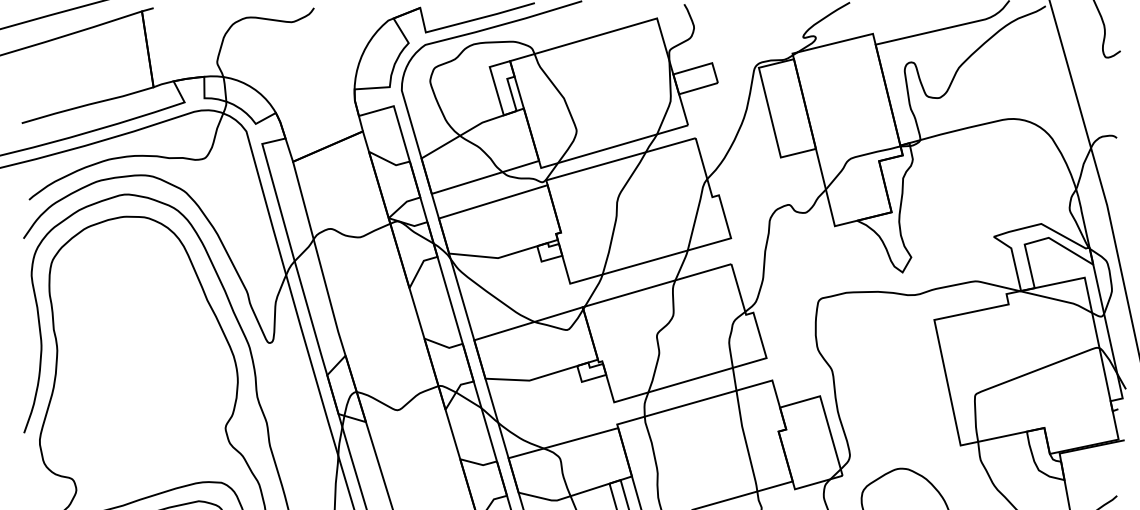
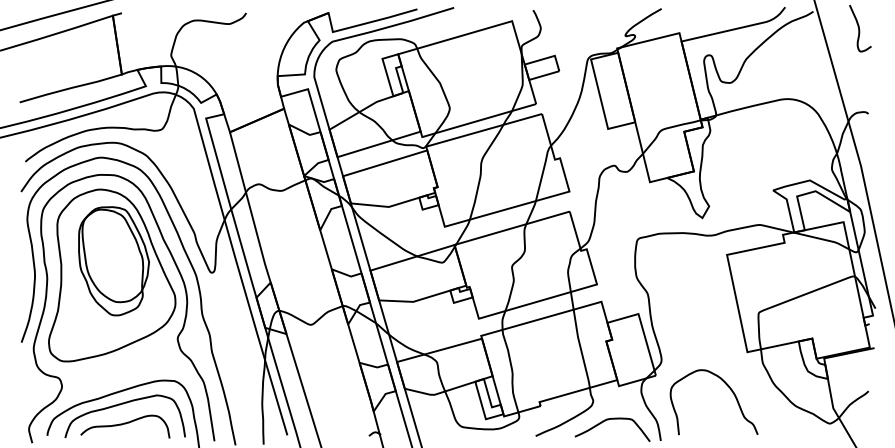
part: (141, 346) -> (112, 275), added

